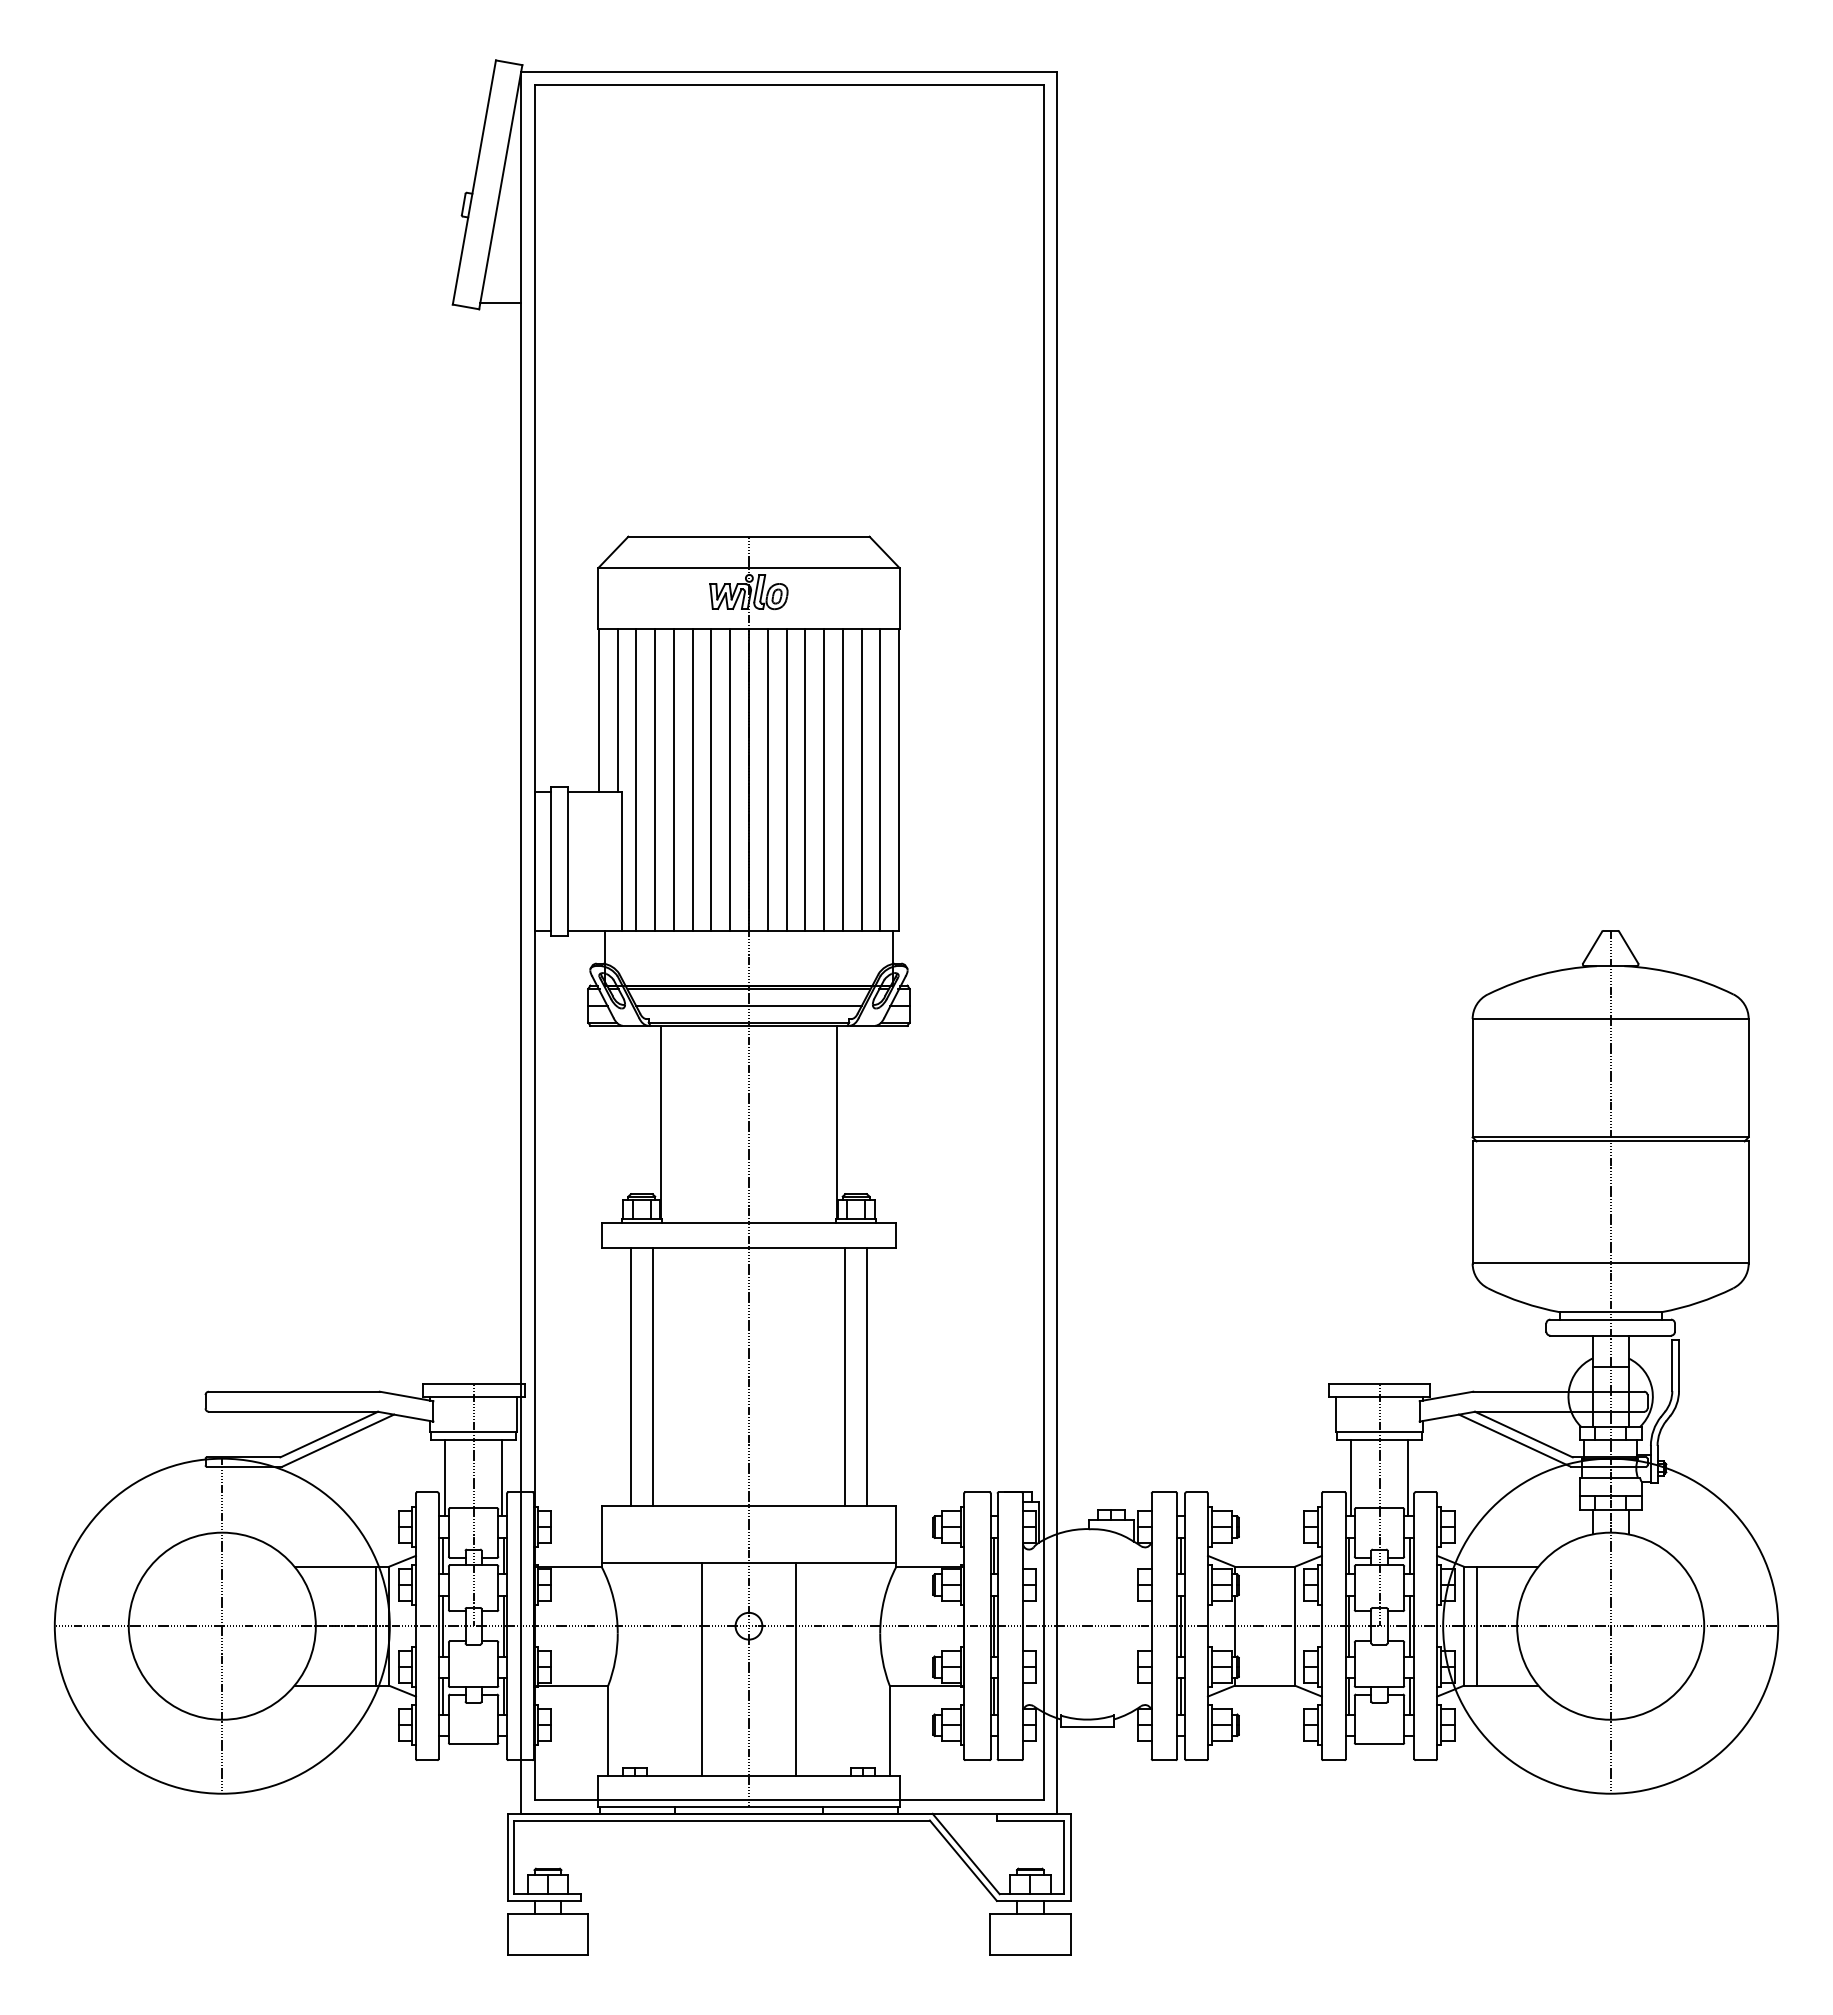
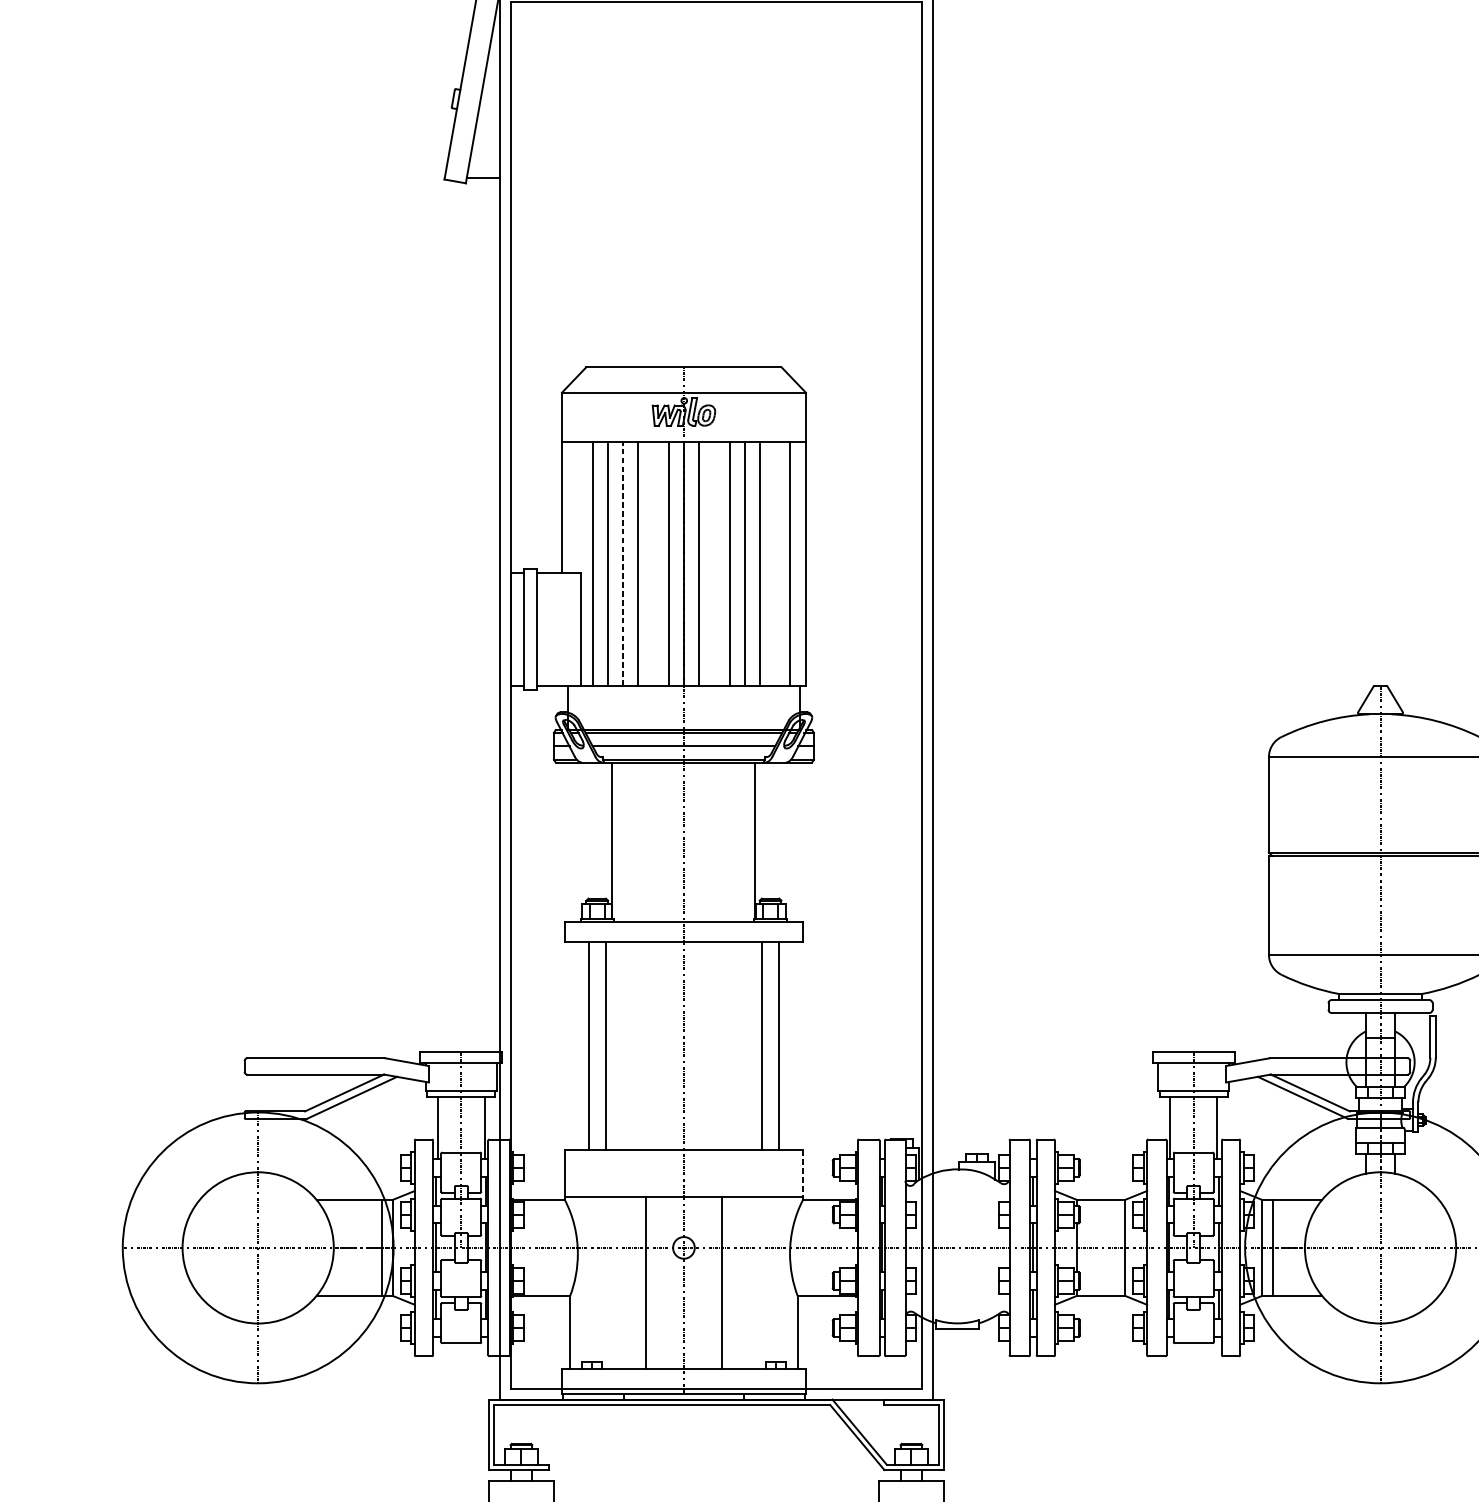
line: (617, 710) -> (577, 507), removed
line: (711, 779) -> (653, 563), removed
line: (786, 779) -> (714, 563), removed
line: (861, 779) -> (774, 563), removed
line: (673, 780) -> (622, 564), solid -> dashed
line: (896, 1534) -> (803, 1173), solid -> dashed

